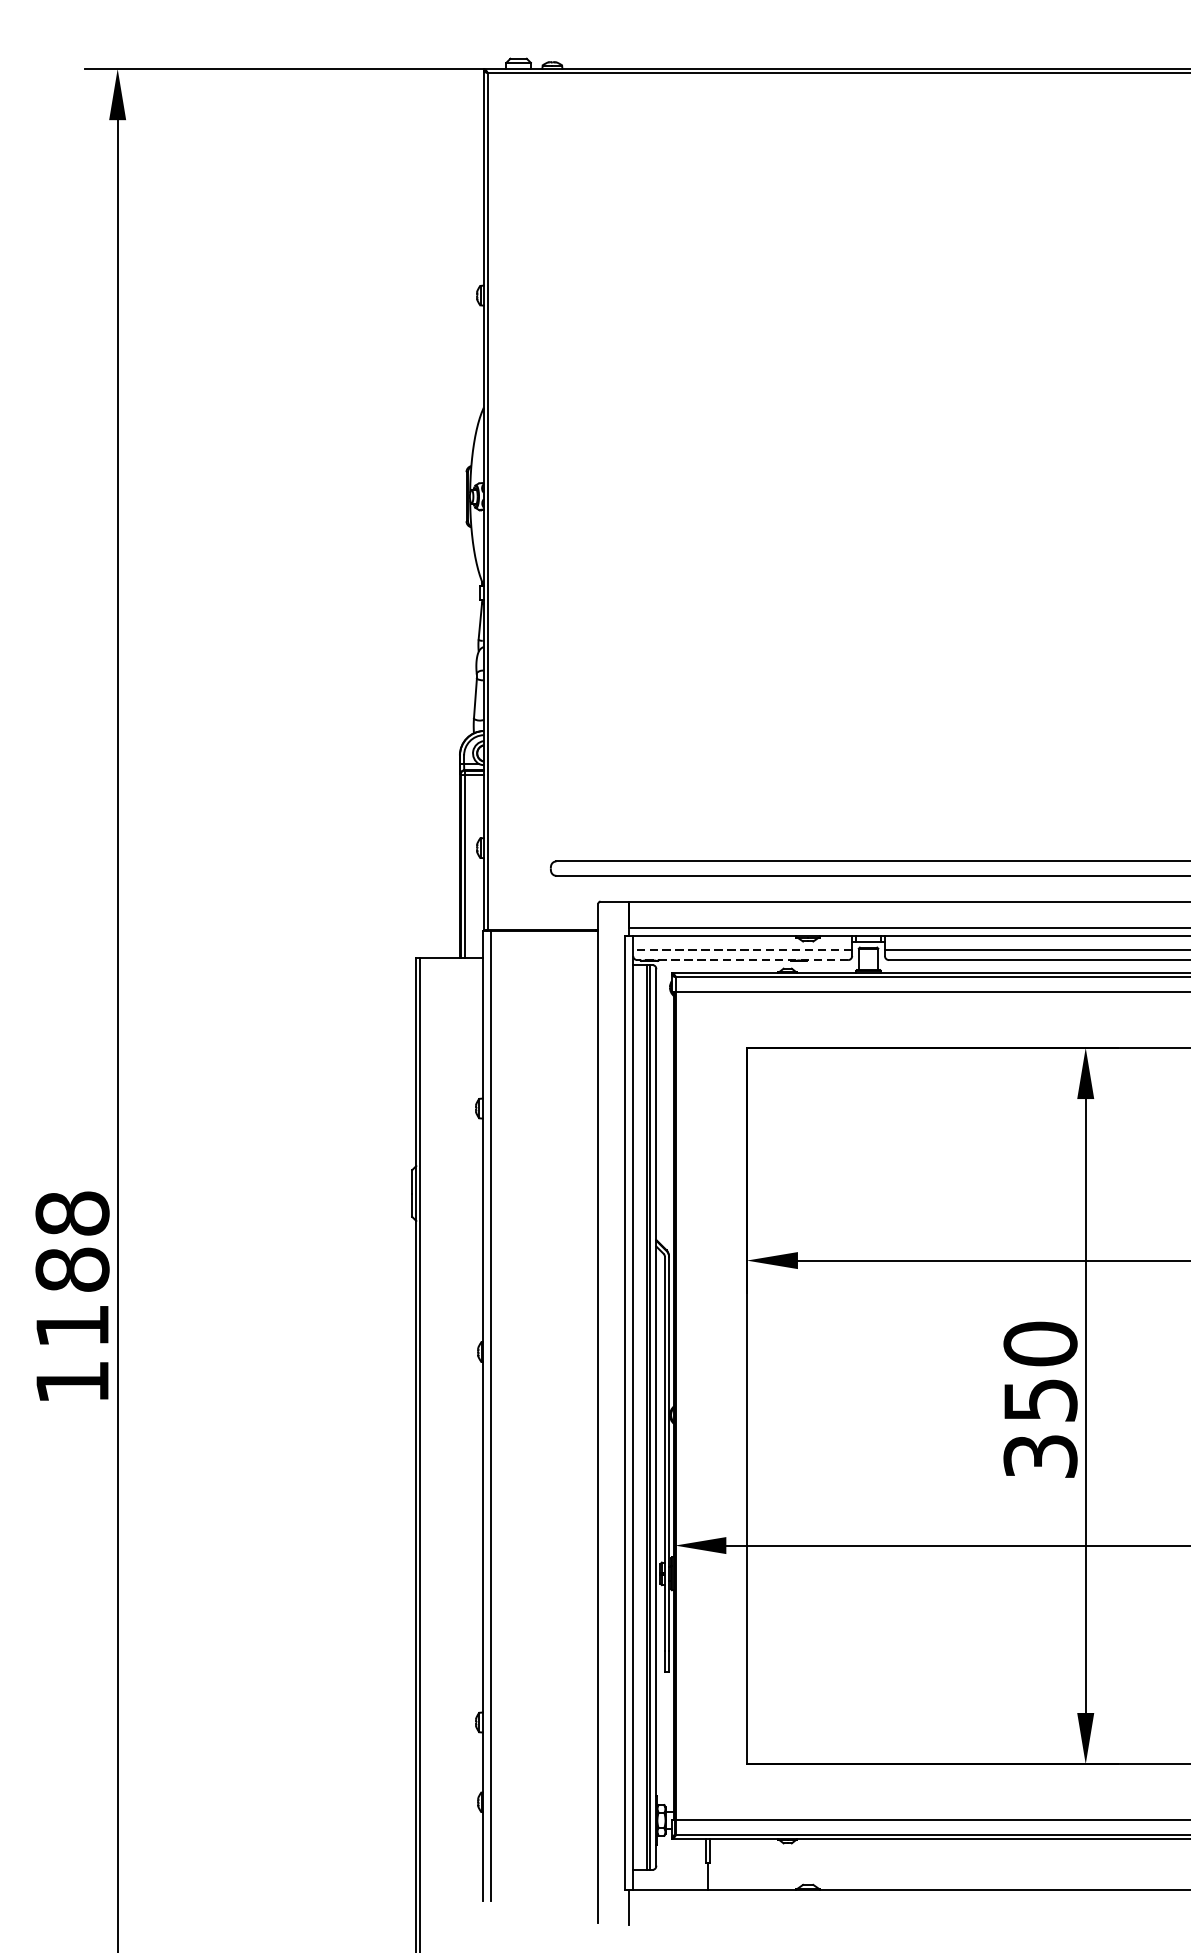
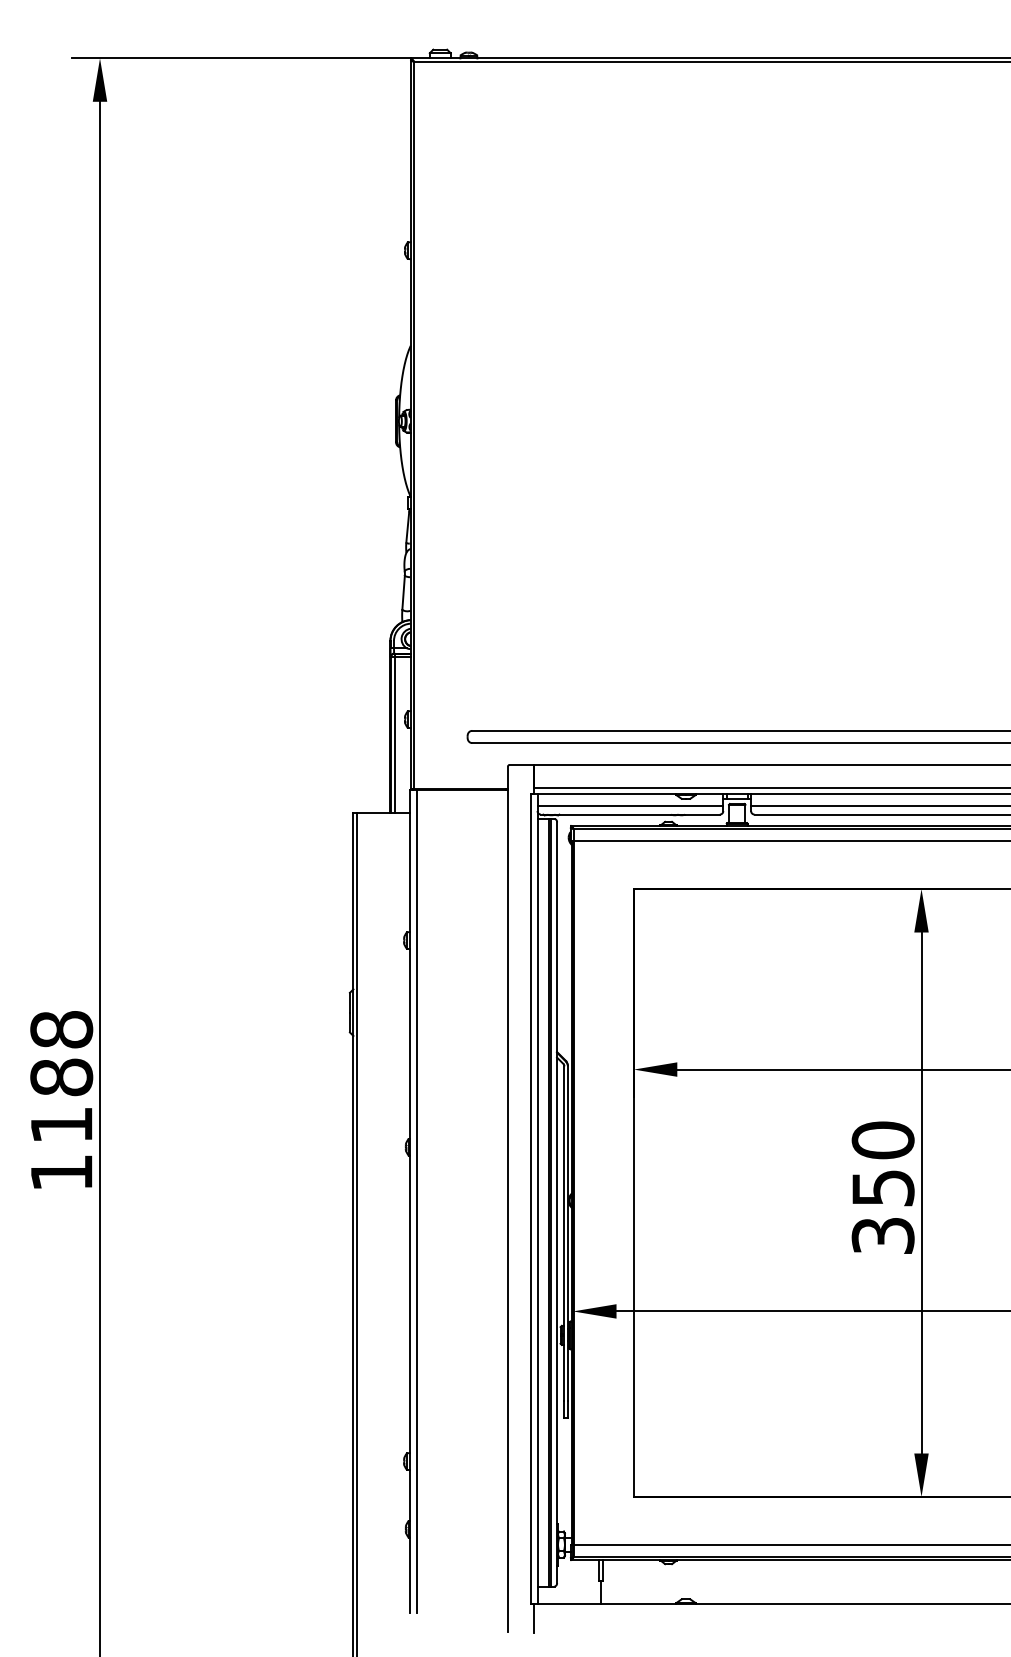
line: (742, 949) -> (630, 805), dashed -> solid
line: (741, 960) -> (629, 814), dashed -> solid

